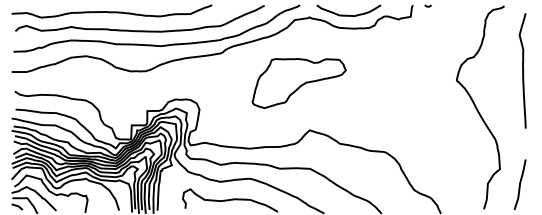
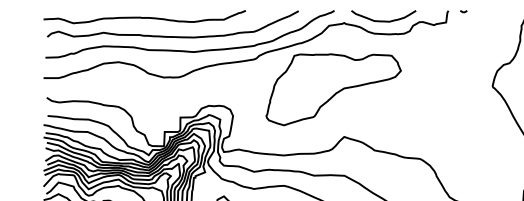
part: (298, 83) -> (332, 89), size x1.43

